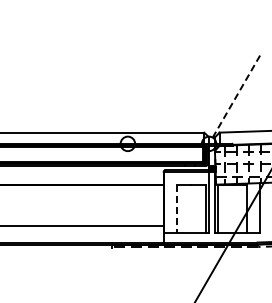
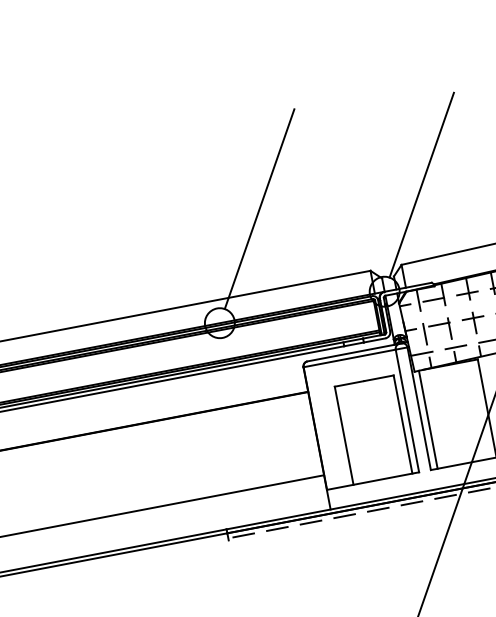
line: (156, 92) -> (258, 207), added
line: (236, 97) -> (422, 187), dashed -> solid
line: (176, 209) -> (343, 437), dashed -> solid

